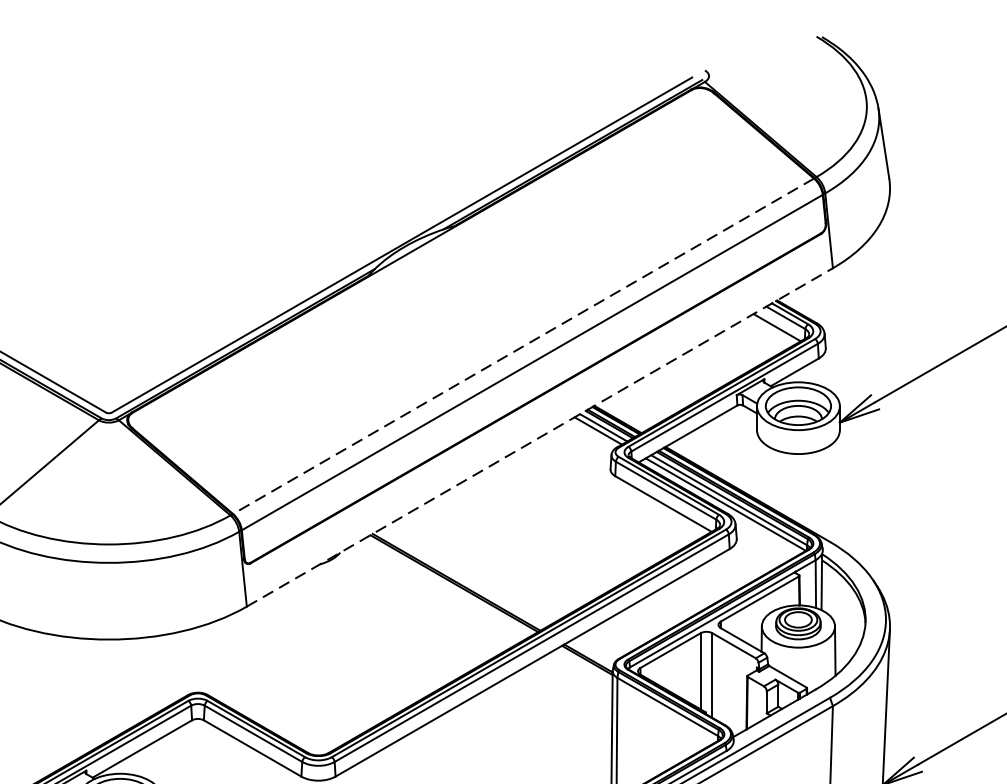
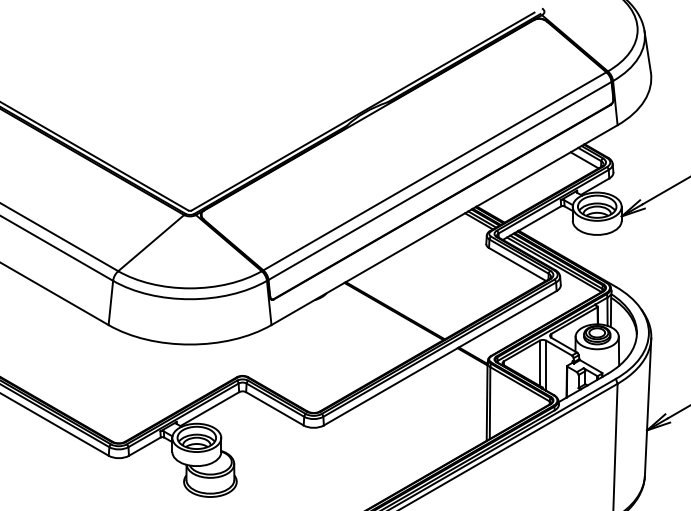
line: (522, 346) -> (434, 171), dashed -> solid
line: (539, 438) -> (444, 225), dashed -> solid

